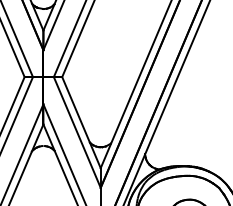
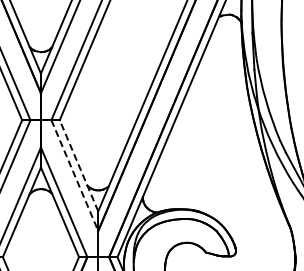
line: (80, 122) -> (78, 165), solid -> dashed
line: (77, 133) -> (75, 176), solid -> dashed

